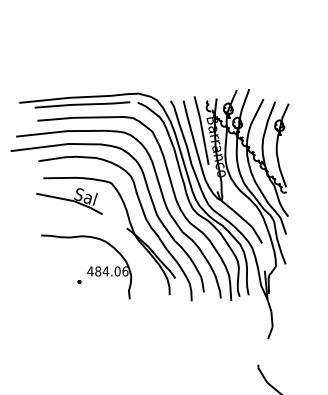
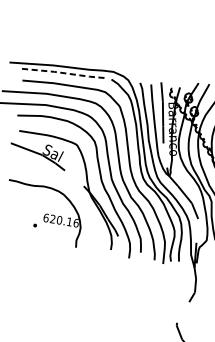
line: (82, 104) -> (63, 73), solid -> dashed
text: (103, 271) -> (57, 219), 484.06 -> 620.16

